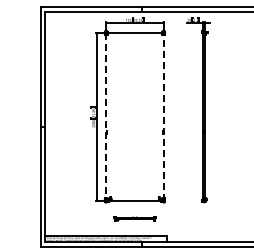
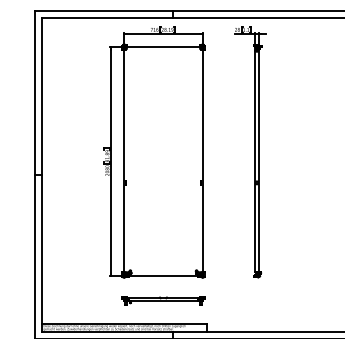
line: (164, 116) -> (203, 160), dashed -> solid
line: (105, 117) -> (123, 162), dashed -> solid
part: (134, 218) -> (162, 299), size x1.43

